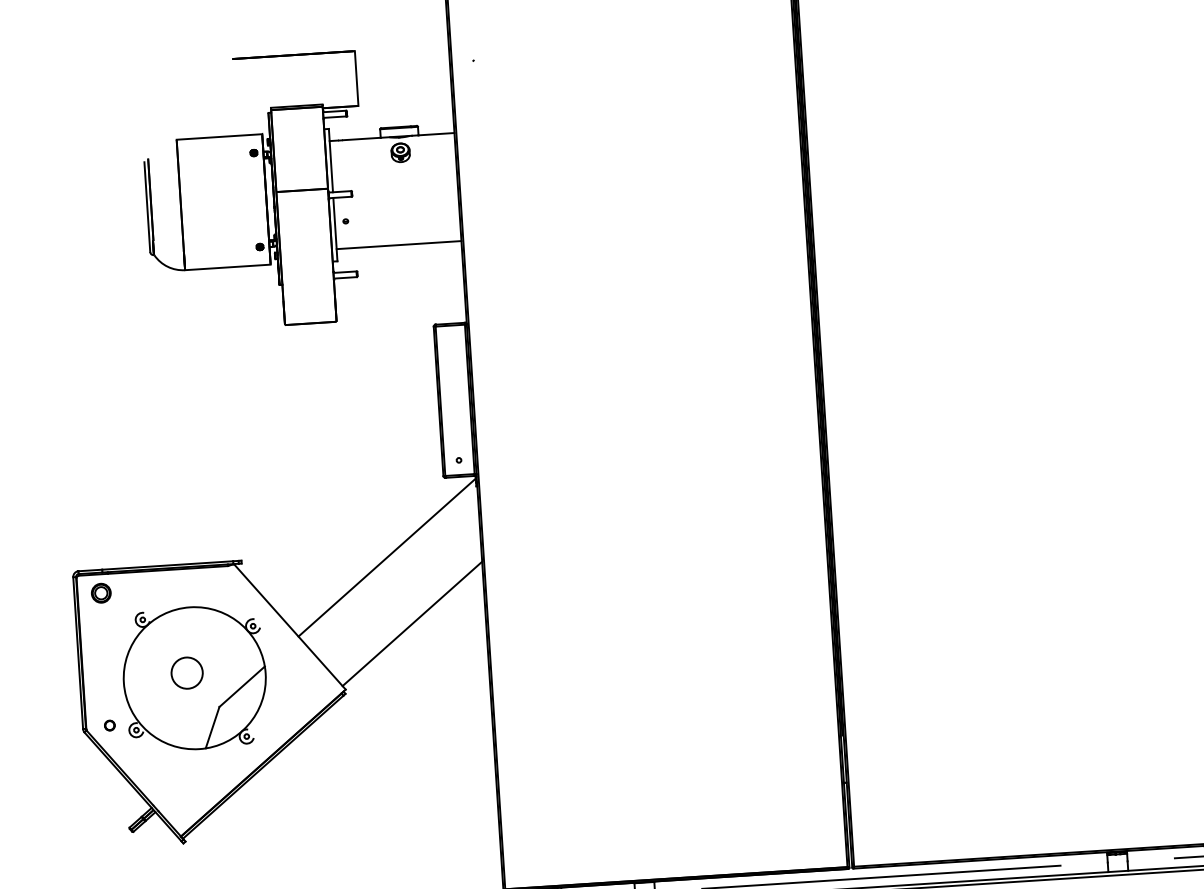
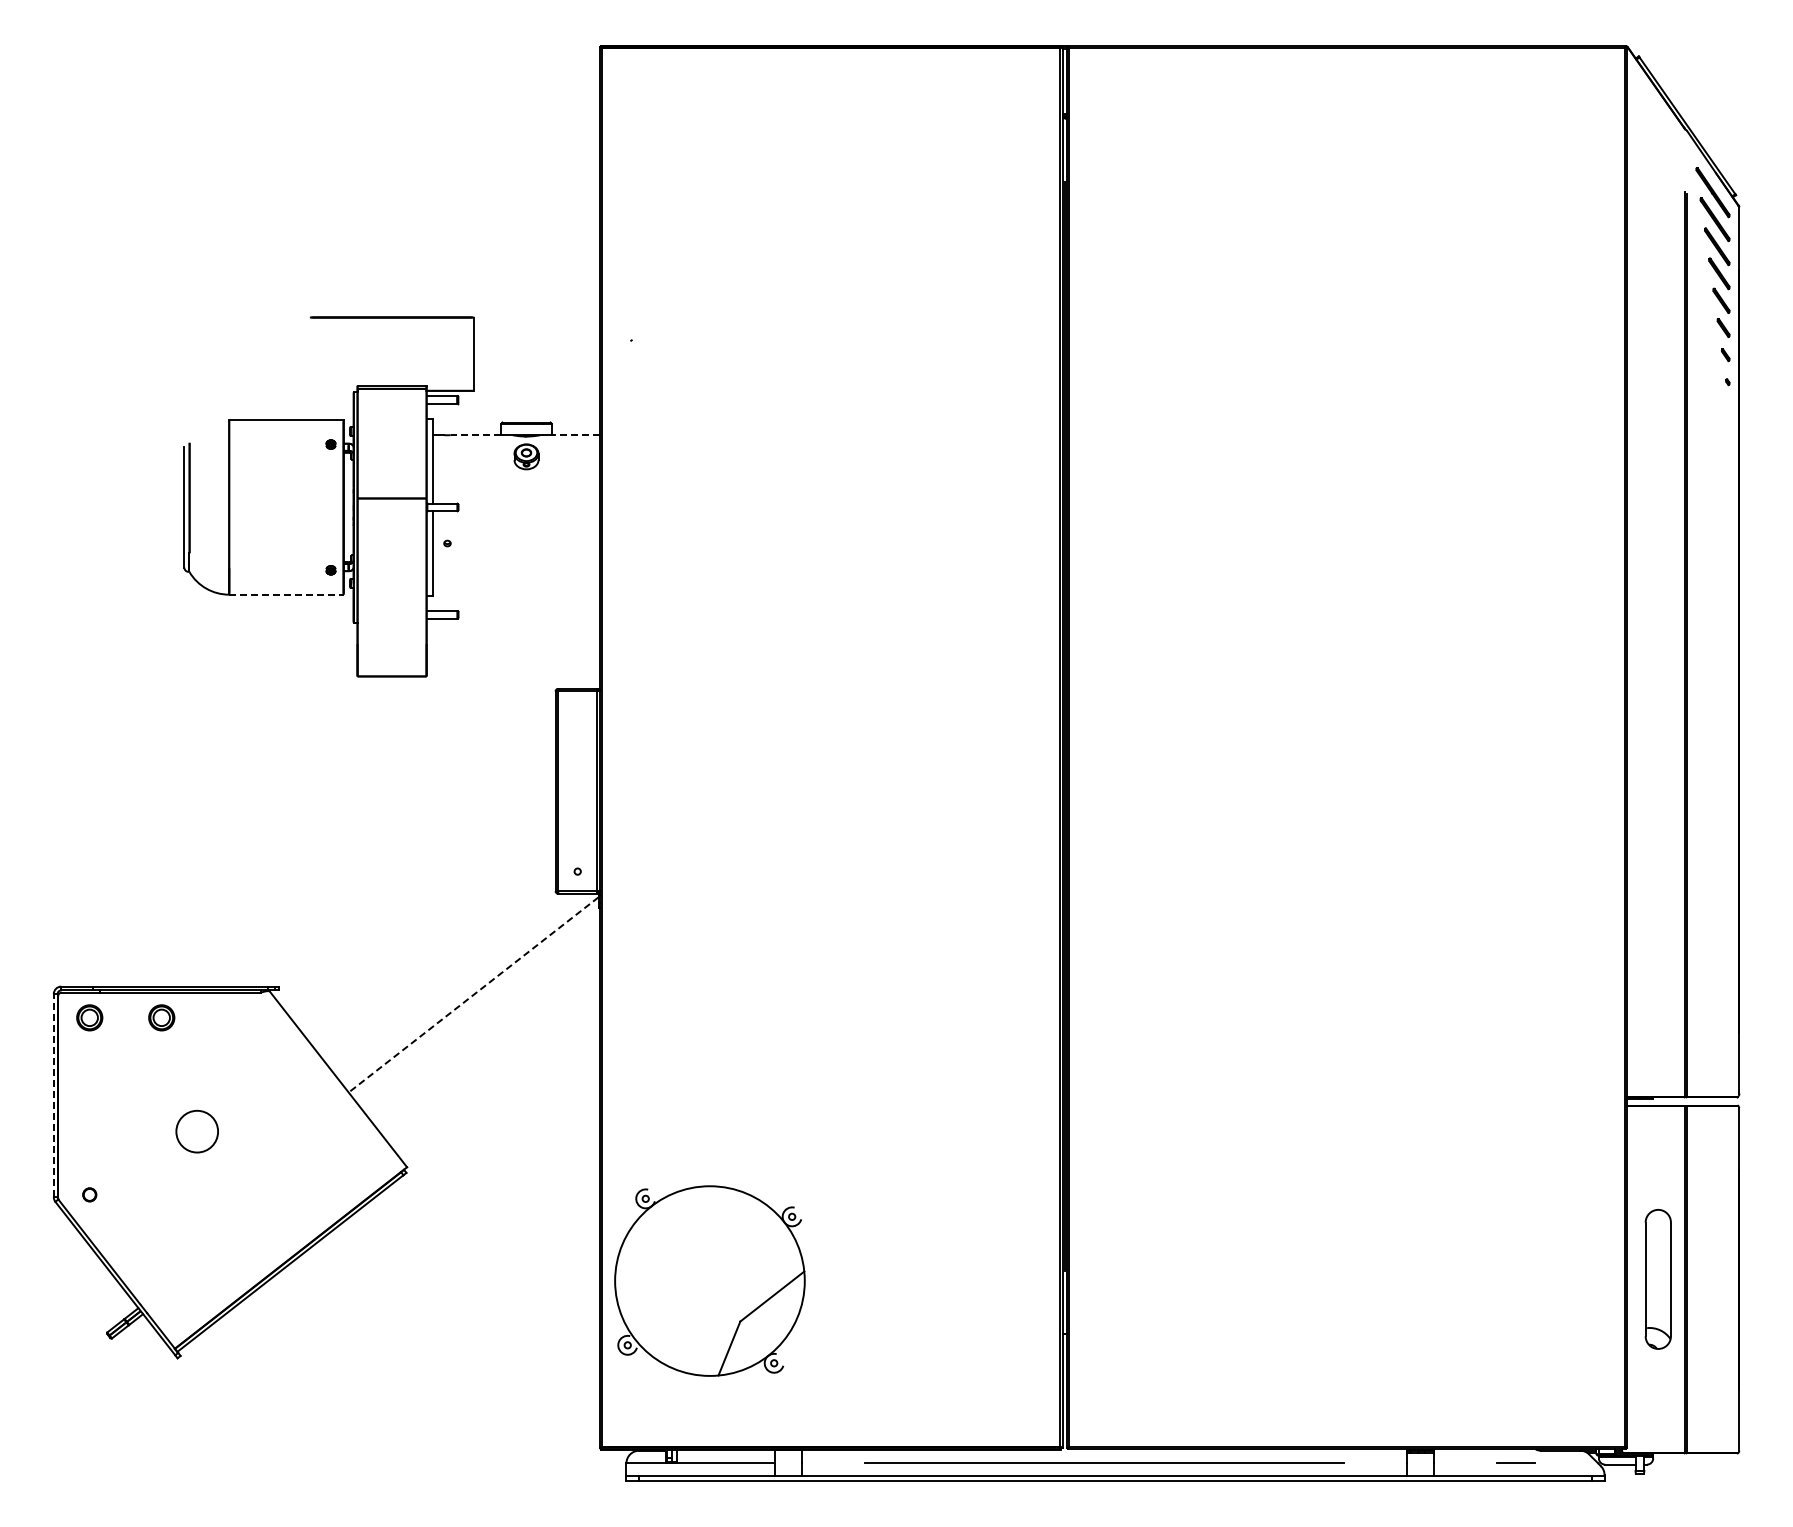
line: (436, 134) -> (575, 435), solid -> dashed
line: (361, 139) -> (475, 435), solid -> dashed
line: (398, 244) -> (515, 579), removed
line: (227, 267) -> (286, 594), solid -> dashed
line: (387, 557) -> (473, 994), solid -> dashed
part: (154, 589) -> (161, 1017), added
line: (412, 623) -> (501, 1085), removed
line: (77, 653) -> (53, 1095), solid -> dashed
part: (194, 677) -> (709, 1280), moved

